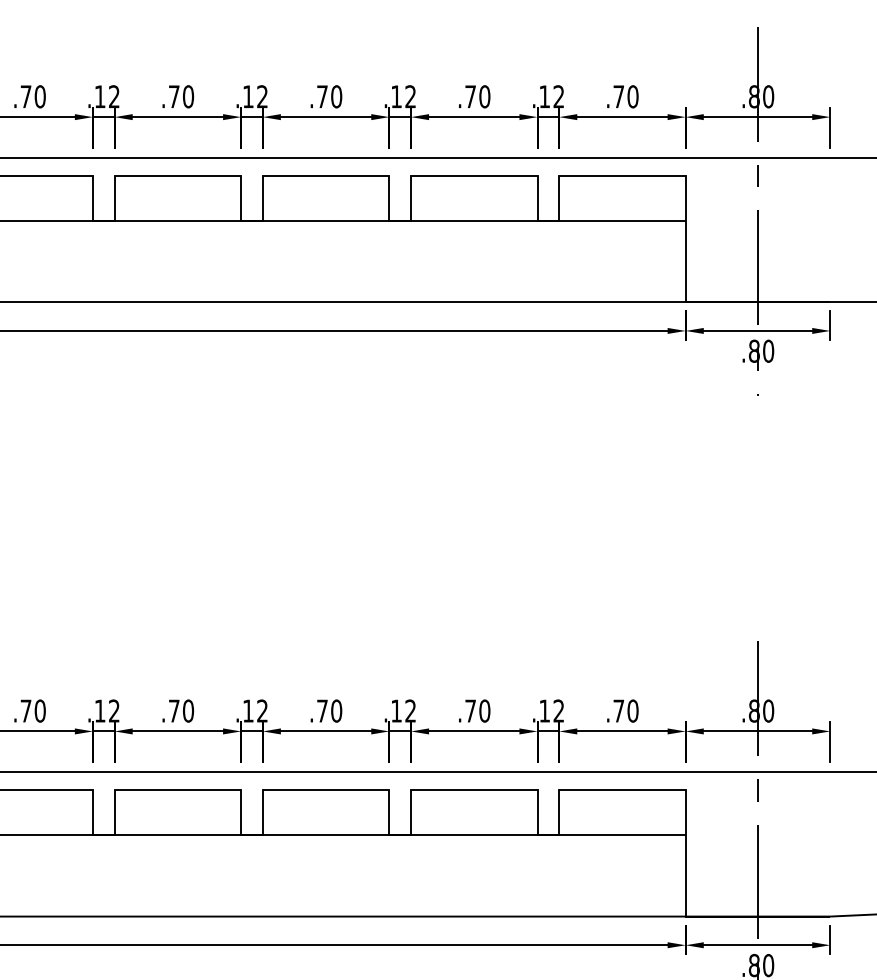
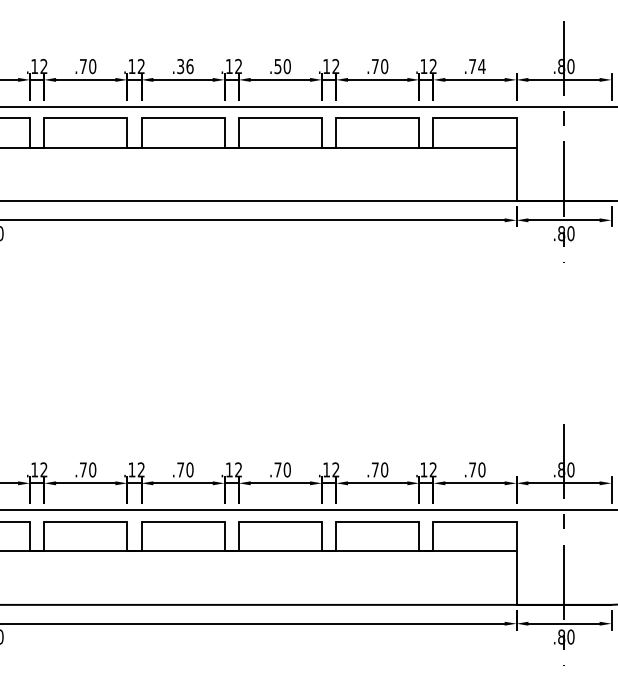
text: (181, 96) -> (185, 66), .70 -> .36
text: (321, 96) -> (277, 66), .70 -> .50
text: (632, 96) -> (481, 66), .70 -> .74

